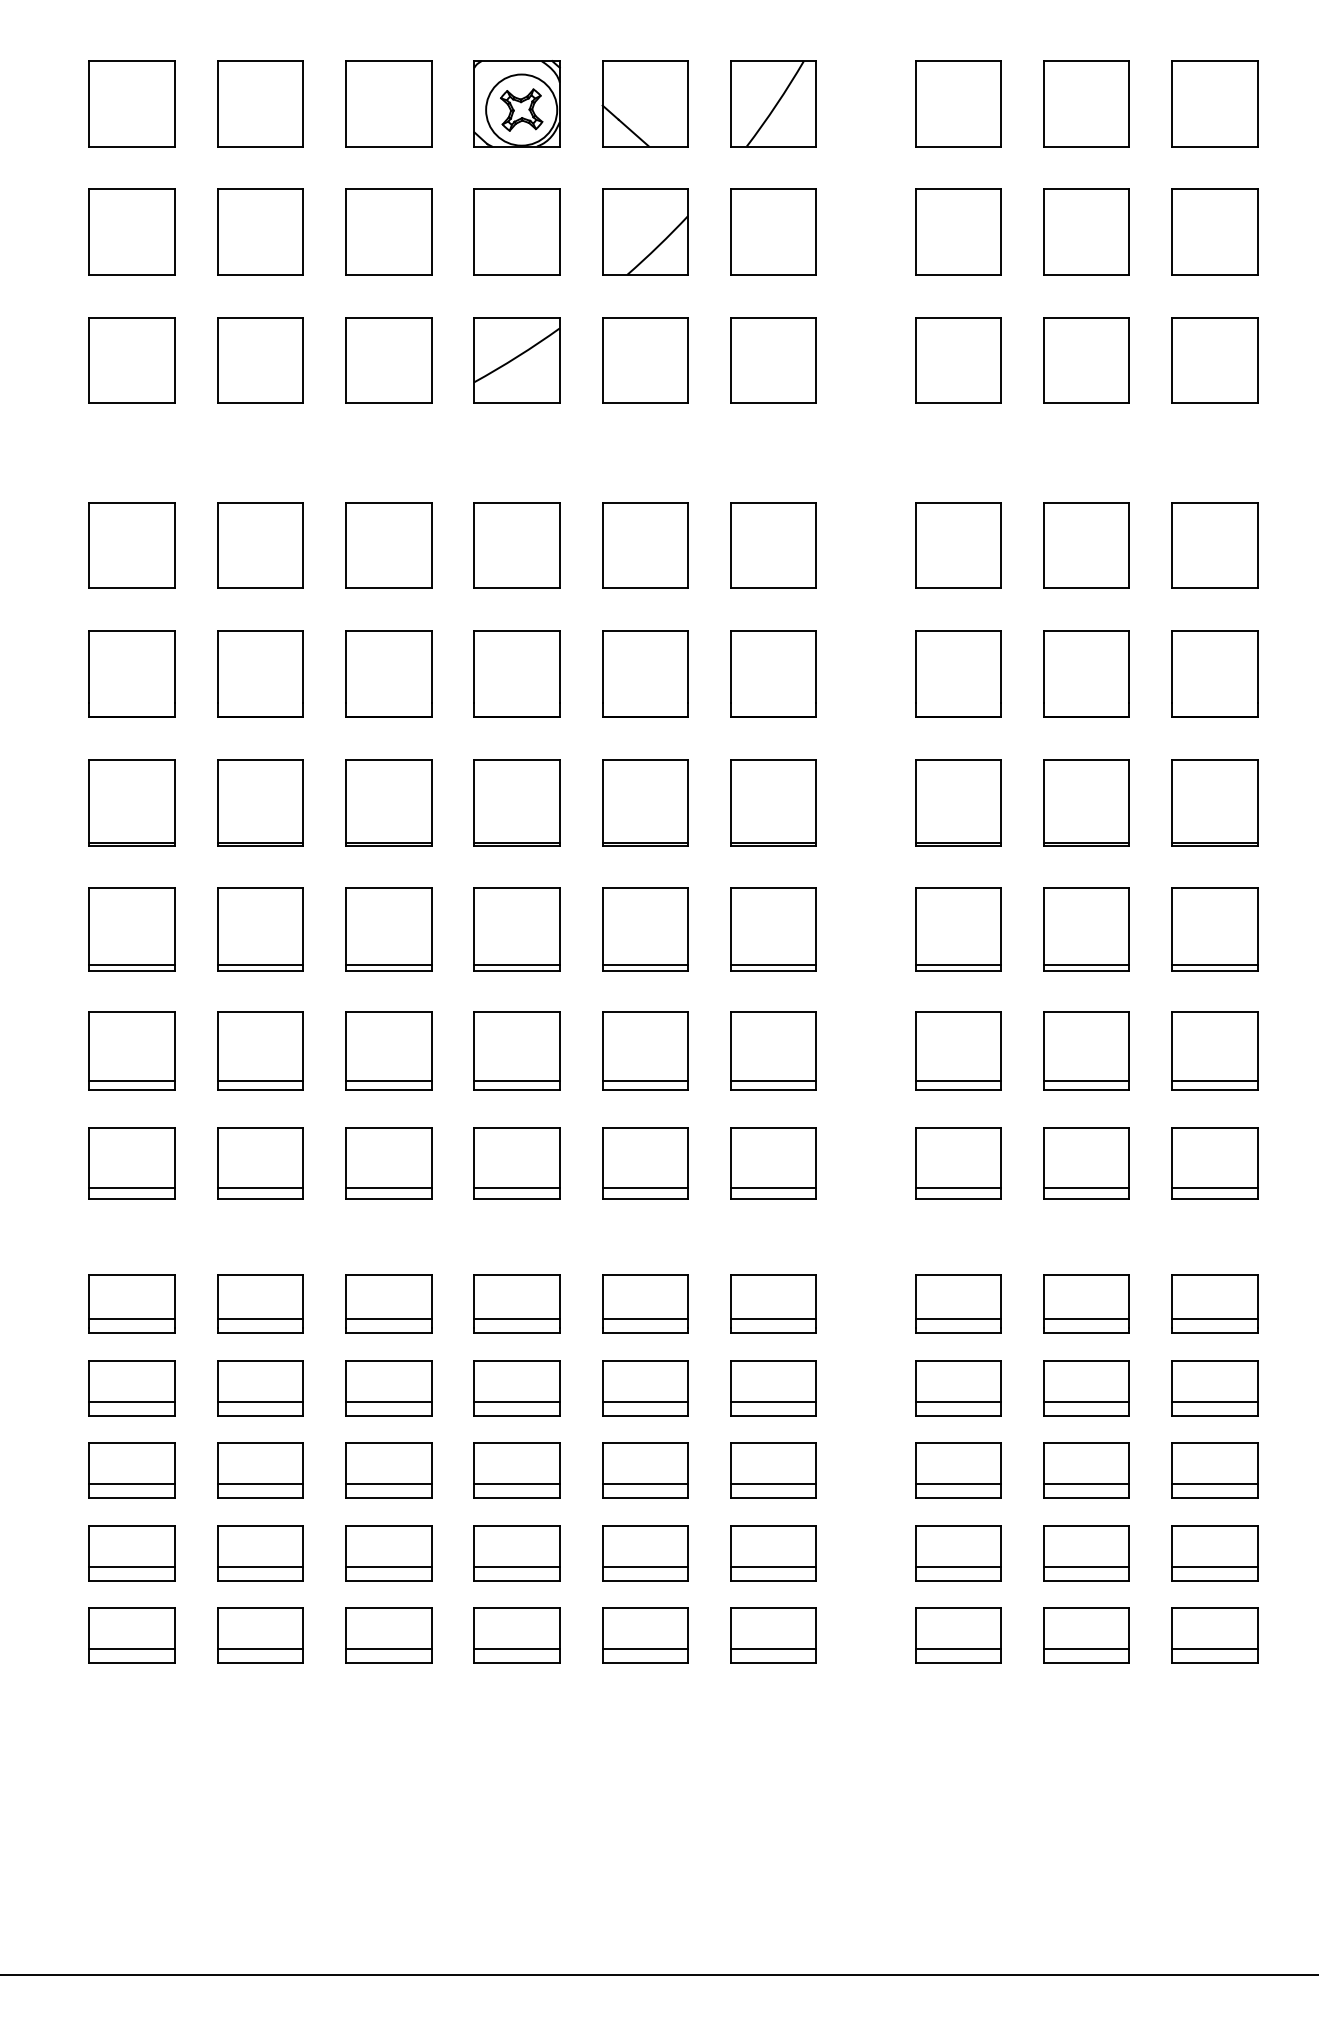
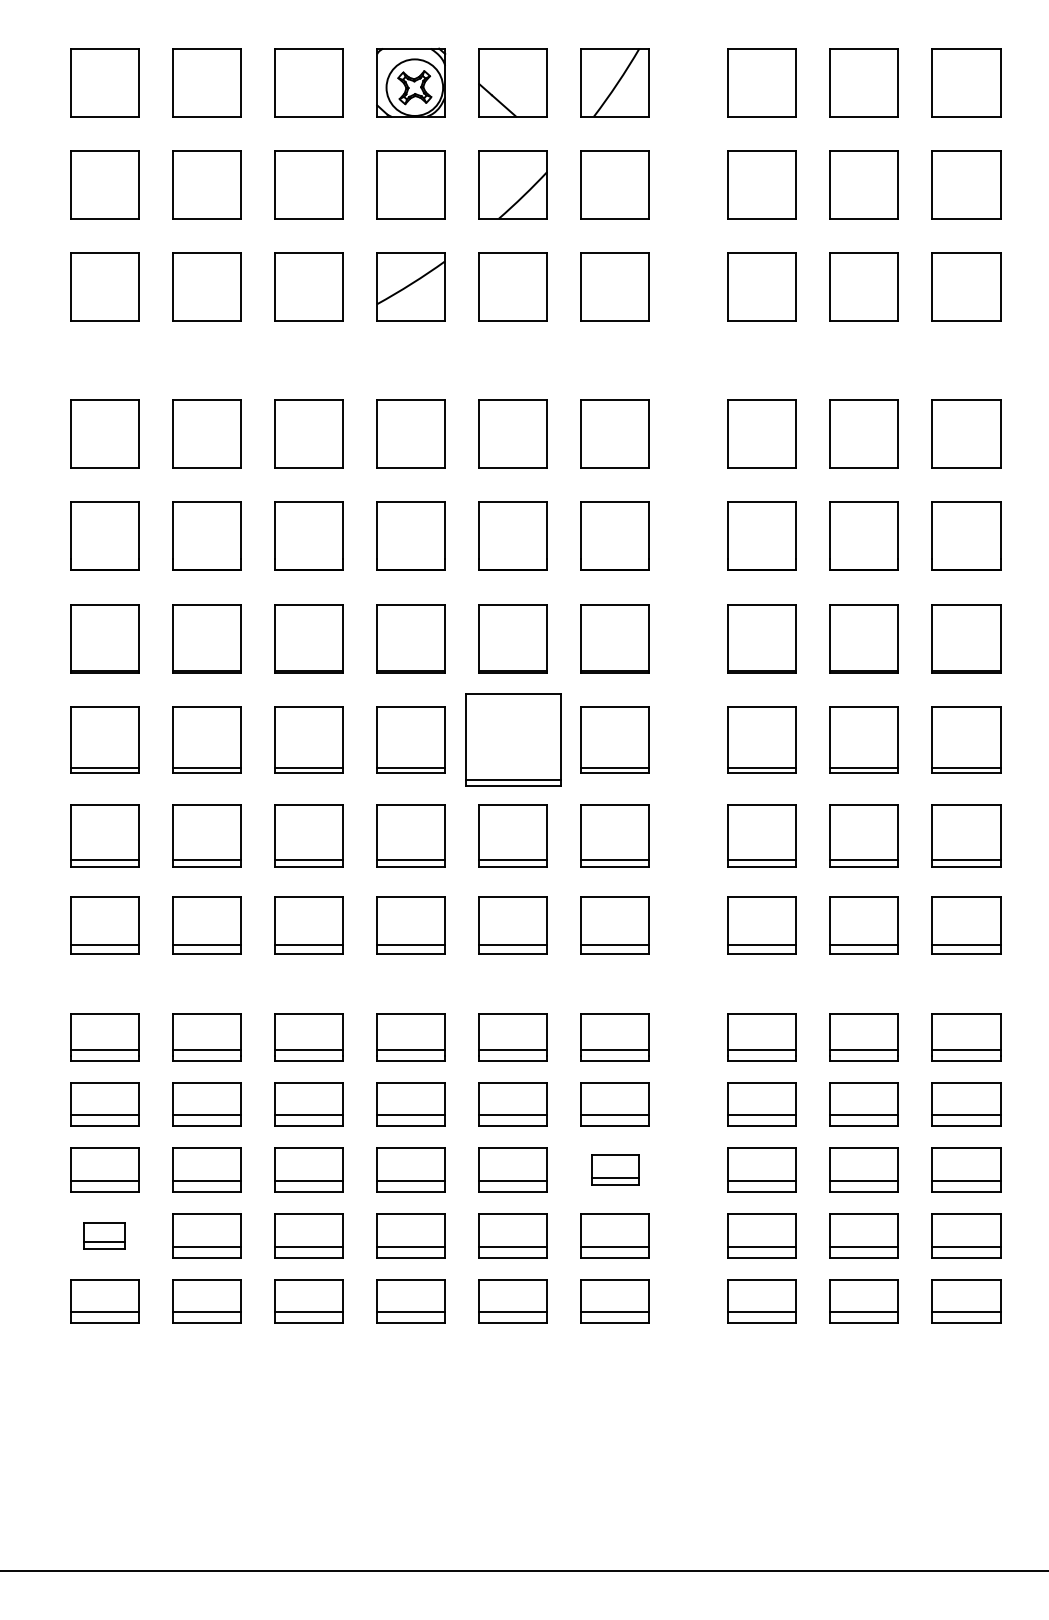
part: (645, 929) -> (513, 739), size x1.4
part: (773, 1470) -> (615, 1170), size x0.7
part: (131, 1553) -> (104, 1236), size x0.6

